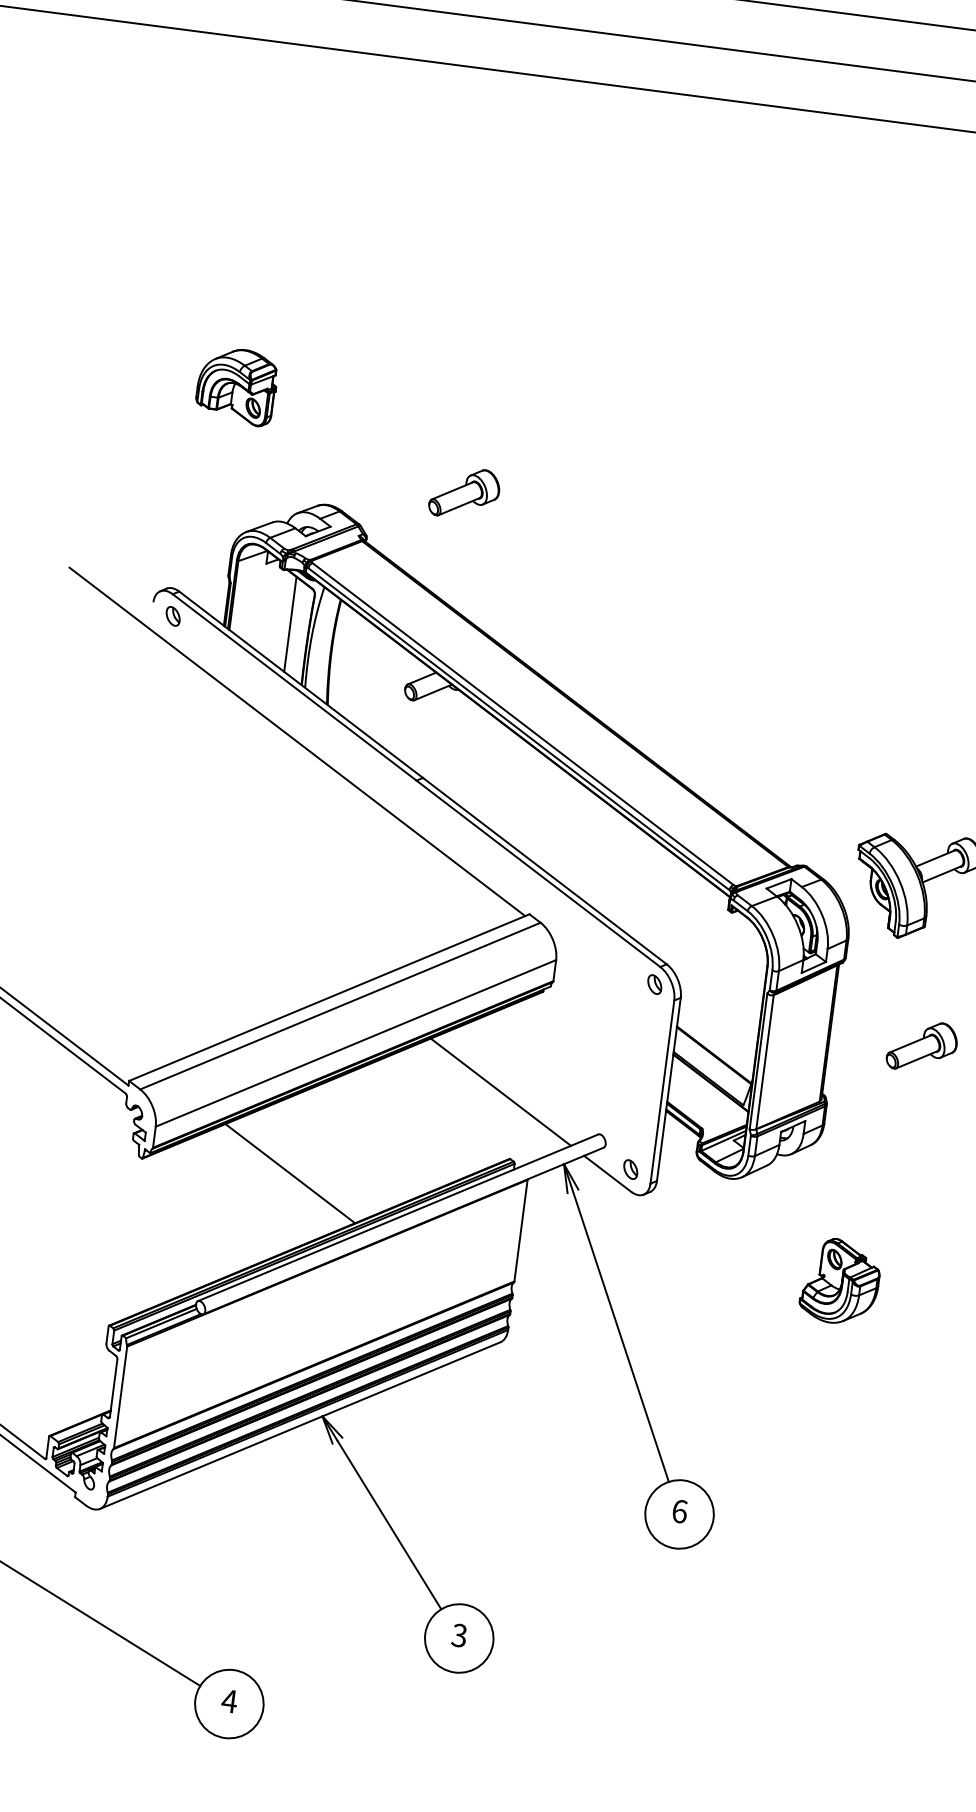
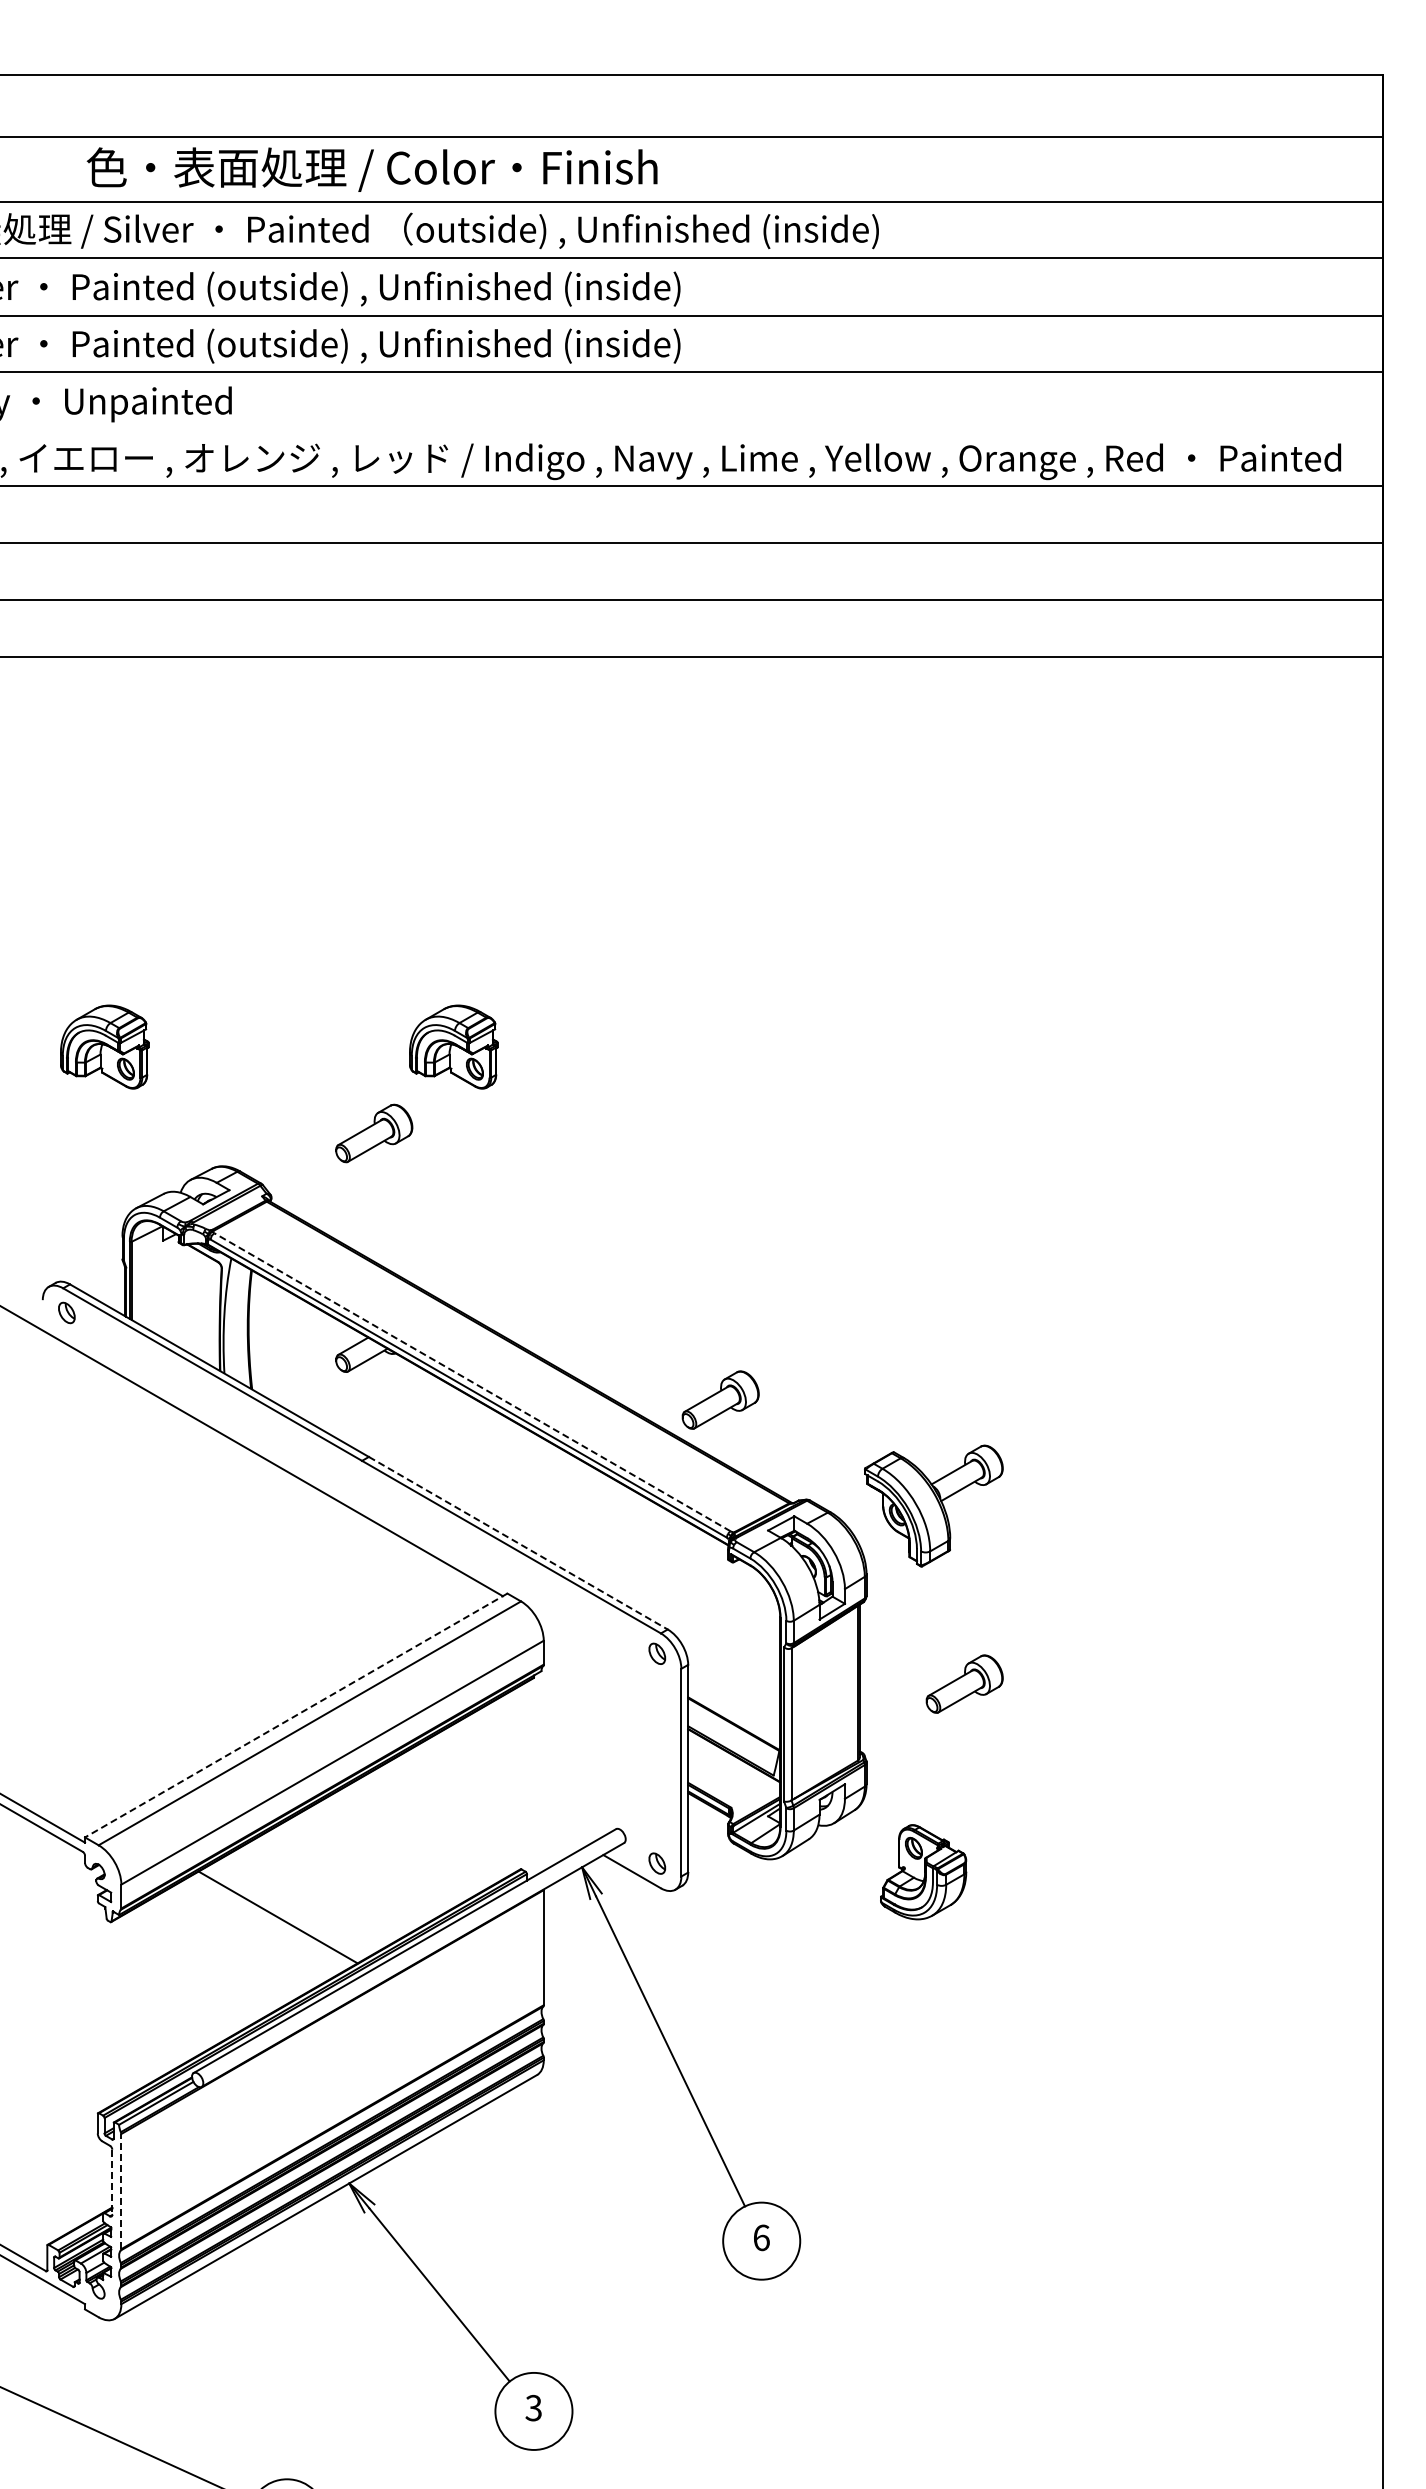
part: (544, 425) -> (453, 1046), added
line: (290, 624) -> (198, 1304), removed
line: (522, 724) -> (472, 1382), solid -> dashed
part: (739, 767) -> (720, 1399), added
line: (545, 871) -> (518, 1543), solid -> dashed
line: (329, 997) -> (296, 1715), solid -> dashed
line: (501, 1091) -> (501, 1795), removed
part: (840, 1281) -> (923, 1872), moved
line: (113, 1388) -> (112, 2182), solid -> dashed
line: (120, 1397) -> (121, 2191), solid -> dashed

